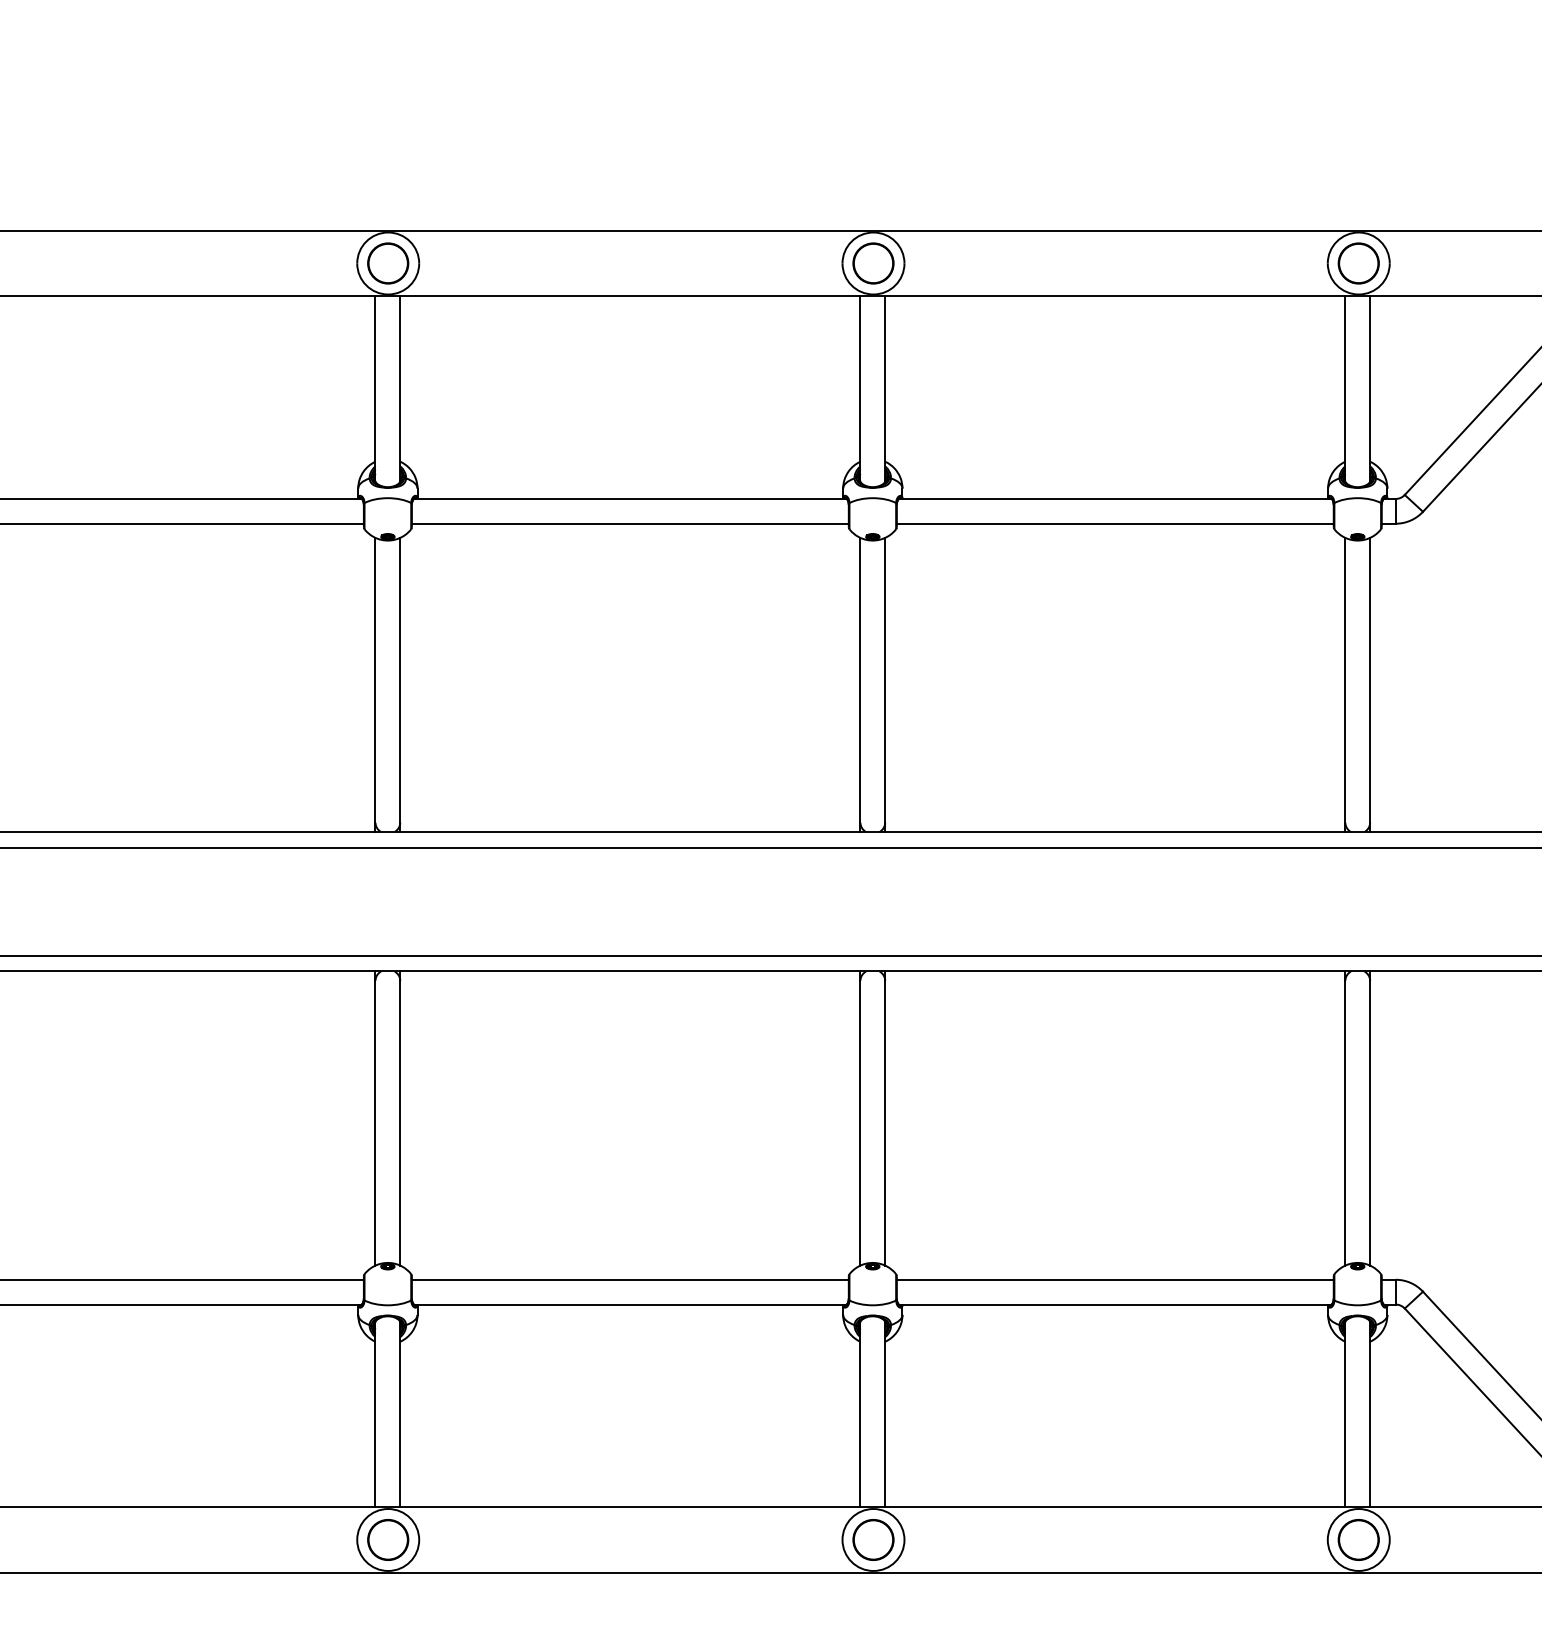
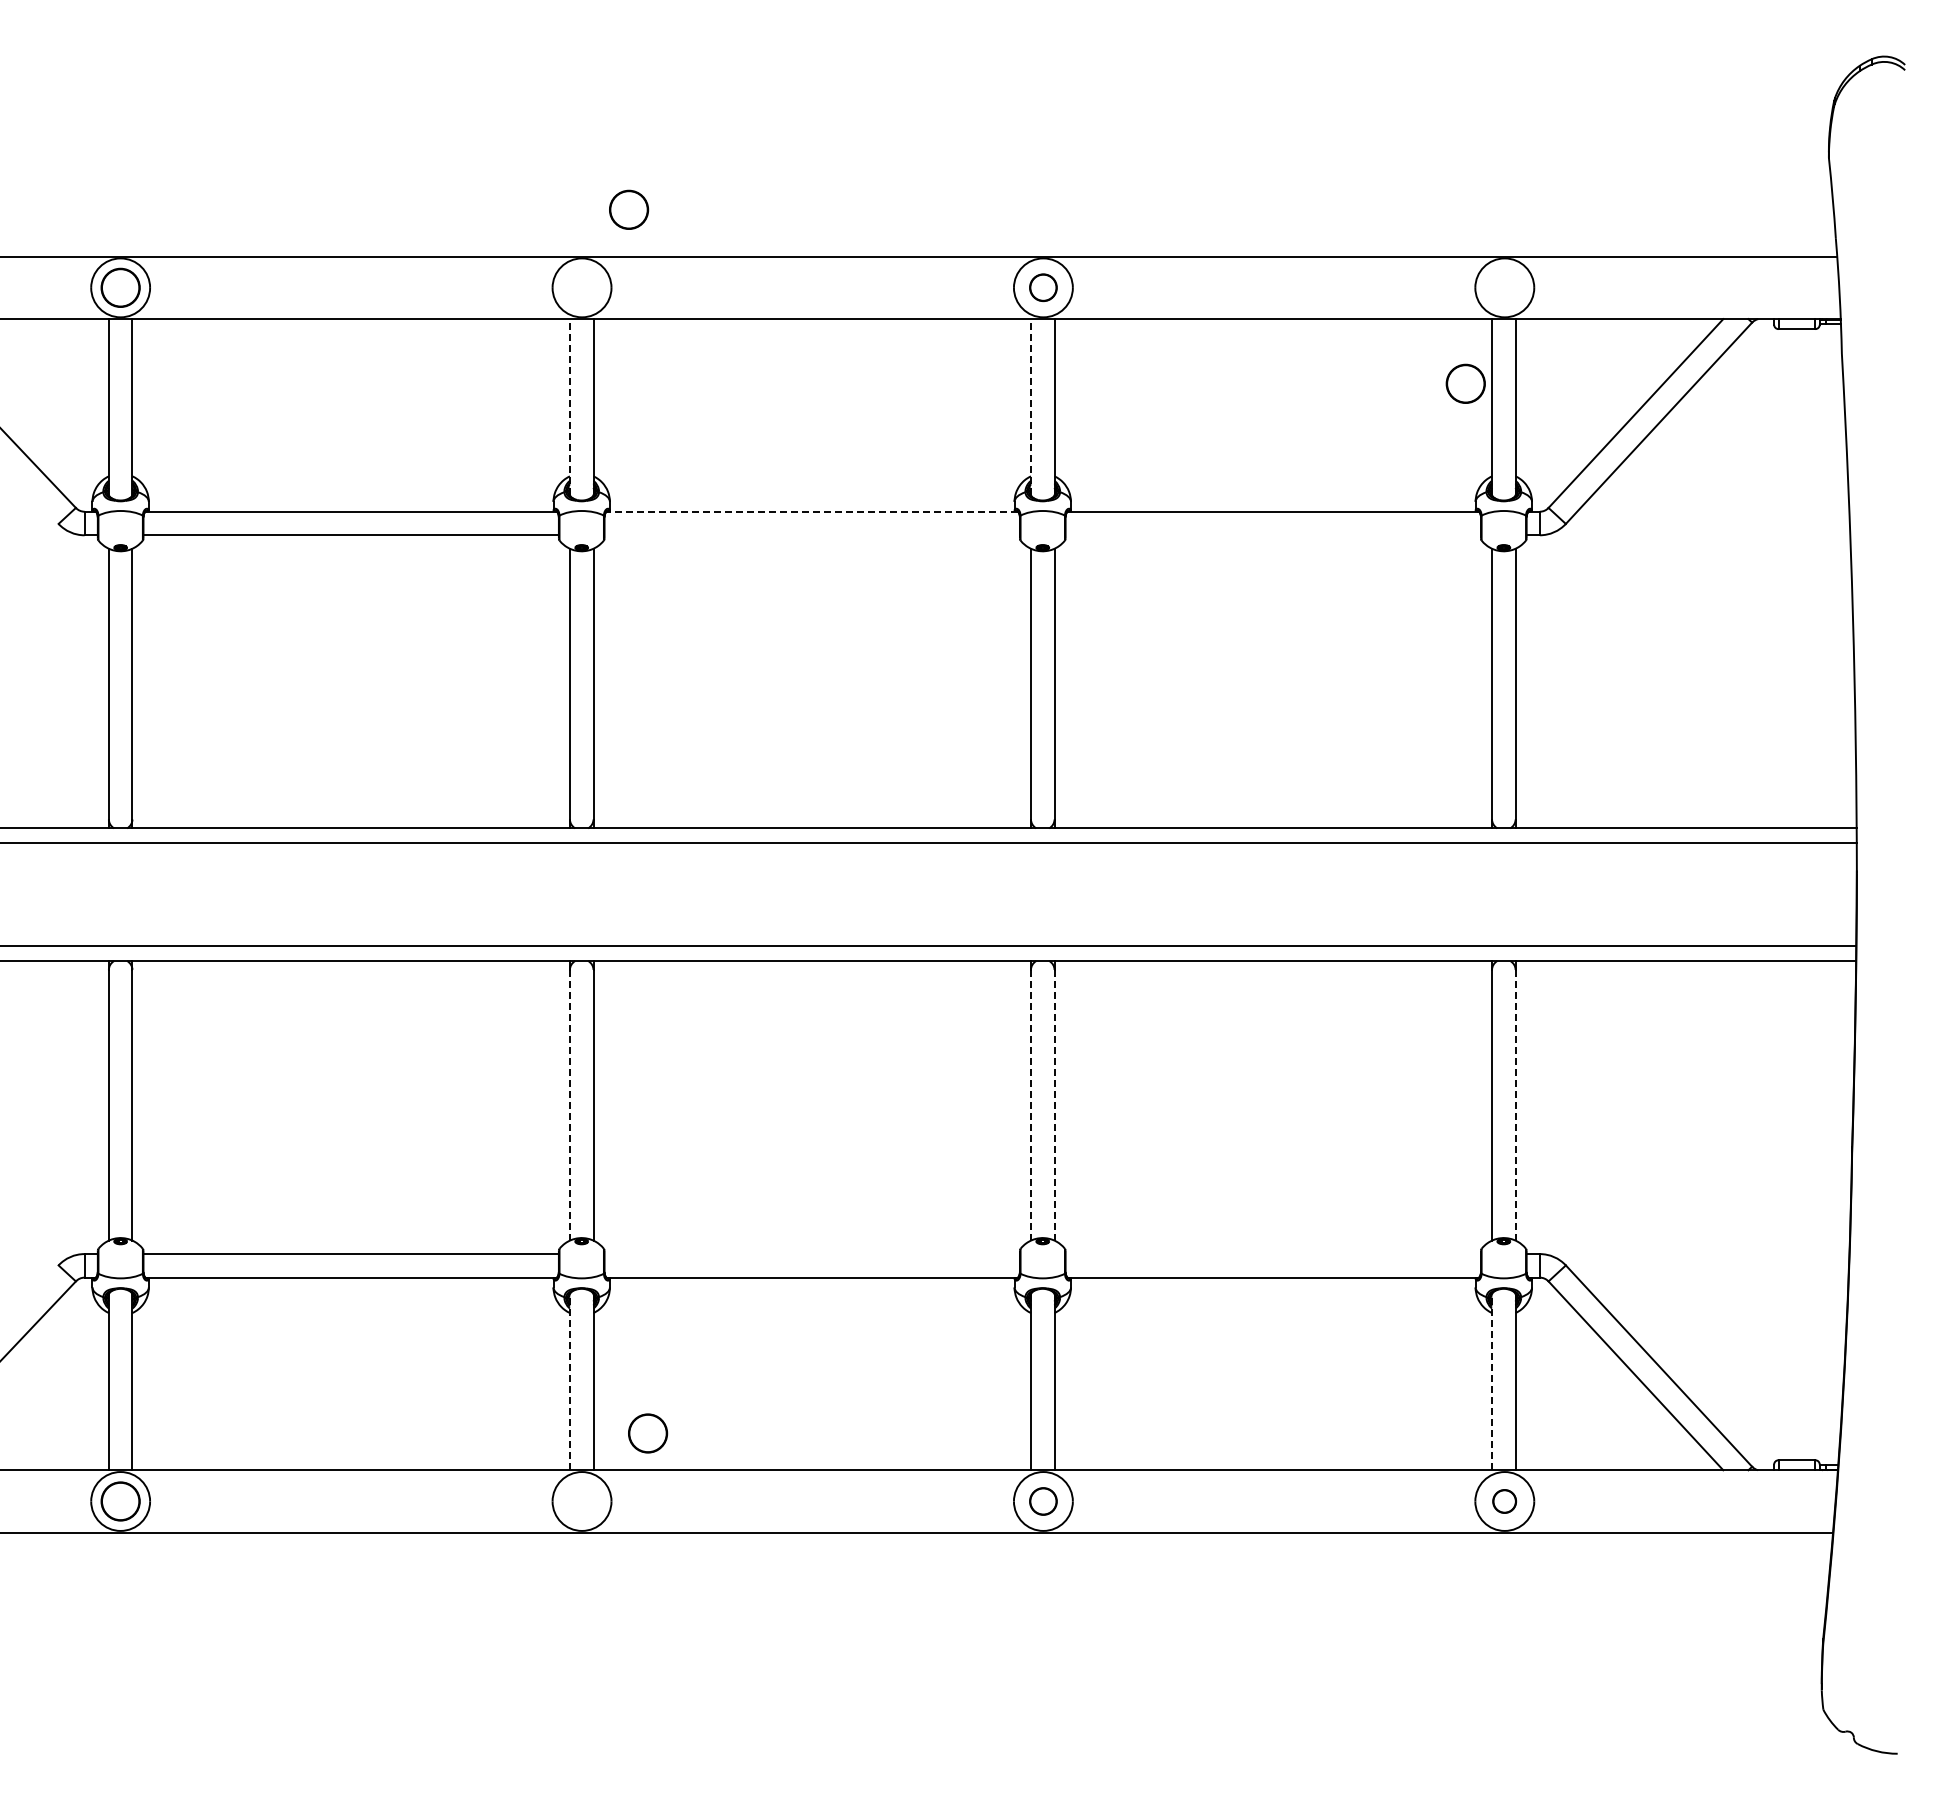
circle: (388, 263) -> (629, 209), moved
circle: (873, 263) -> (1043, 287), size x0.7
circle: (1358, 263) -> (1465, 383), moved
line: (375, 388) -> (569, 406), solid -> dashed
line: (859, 388) -> (1030, 406), solid -> dashed
line: (630, 498) -> (812, 511), solid -> dashed
line: (629, 523) -> (811, 535), removed
line: (1114, 523) -> (1272, 535), removed
line: (375, 1122) -> (569, 1104), solid -> dashed
line: (859, 1122) -> (1030, 1104), solid -> dashed
line: (885, 1122) -> (1054, 1104), solid -> dashed
line: (1370, 1122) -> (1515, 1104), solid -> dashed
line: (629, 1280) -> (811, 1254), removed
line: (1114, 1280) -> (1272, 1254), removed
line: (375, 1413) -> (569, 1381), solid -> dashed
line: (1345, 1413) -> (1492, 1381), solid -> dashed
circle: (388, 1539) -> (648, 1433), moved
circle: (873, 1539) -> (1043, 1501), size x0.7
circle: (1358, 1539) -> (1504, 1501), size x0.6

